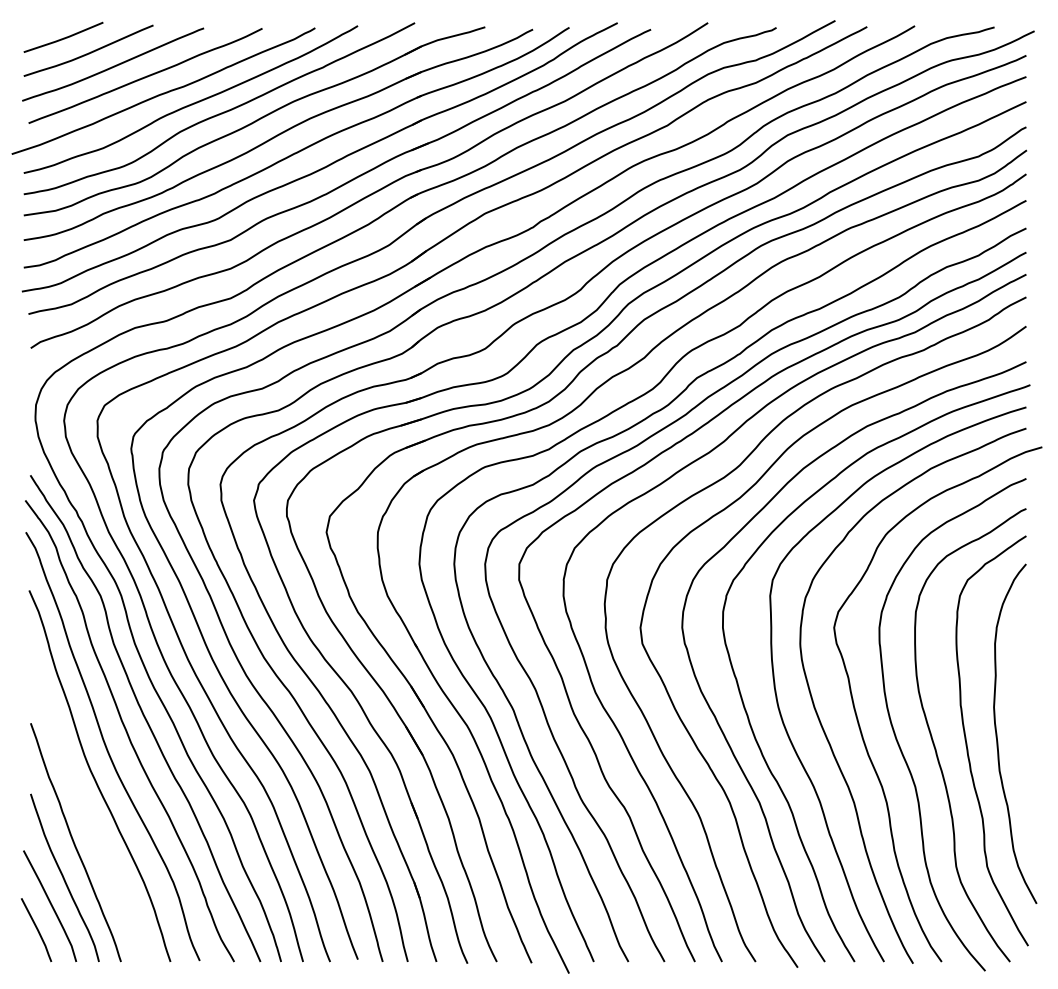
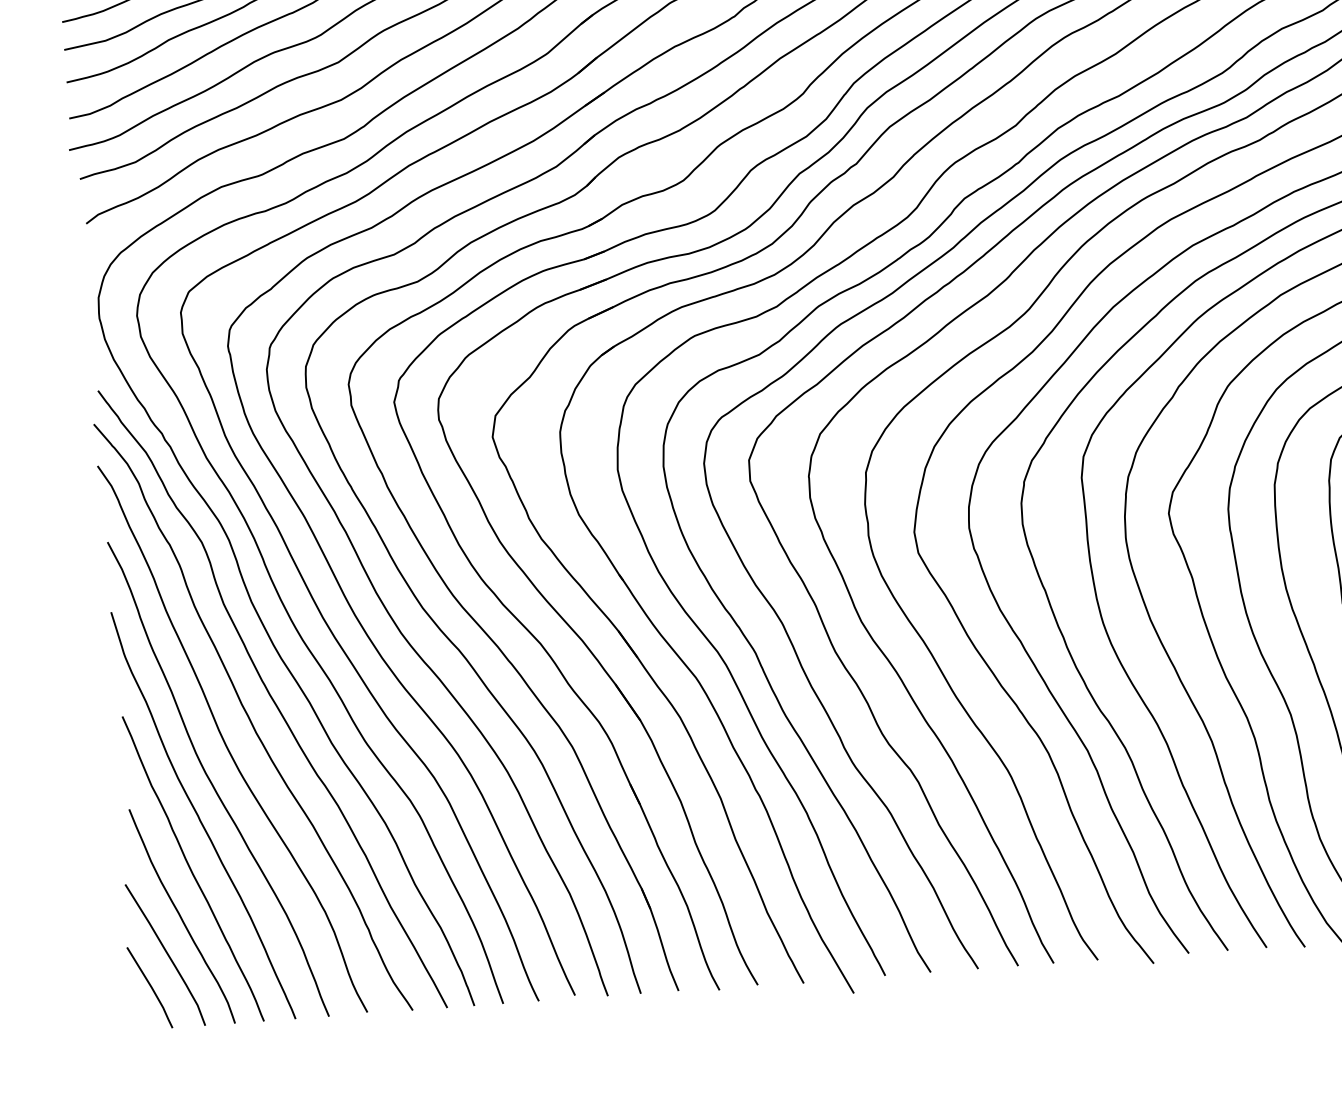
curve: (84, 804) -> (200, 818), added

